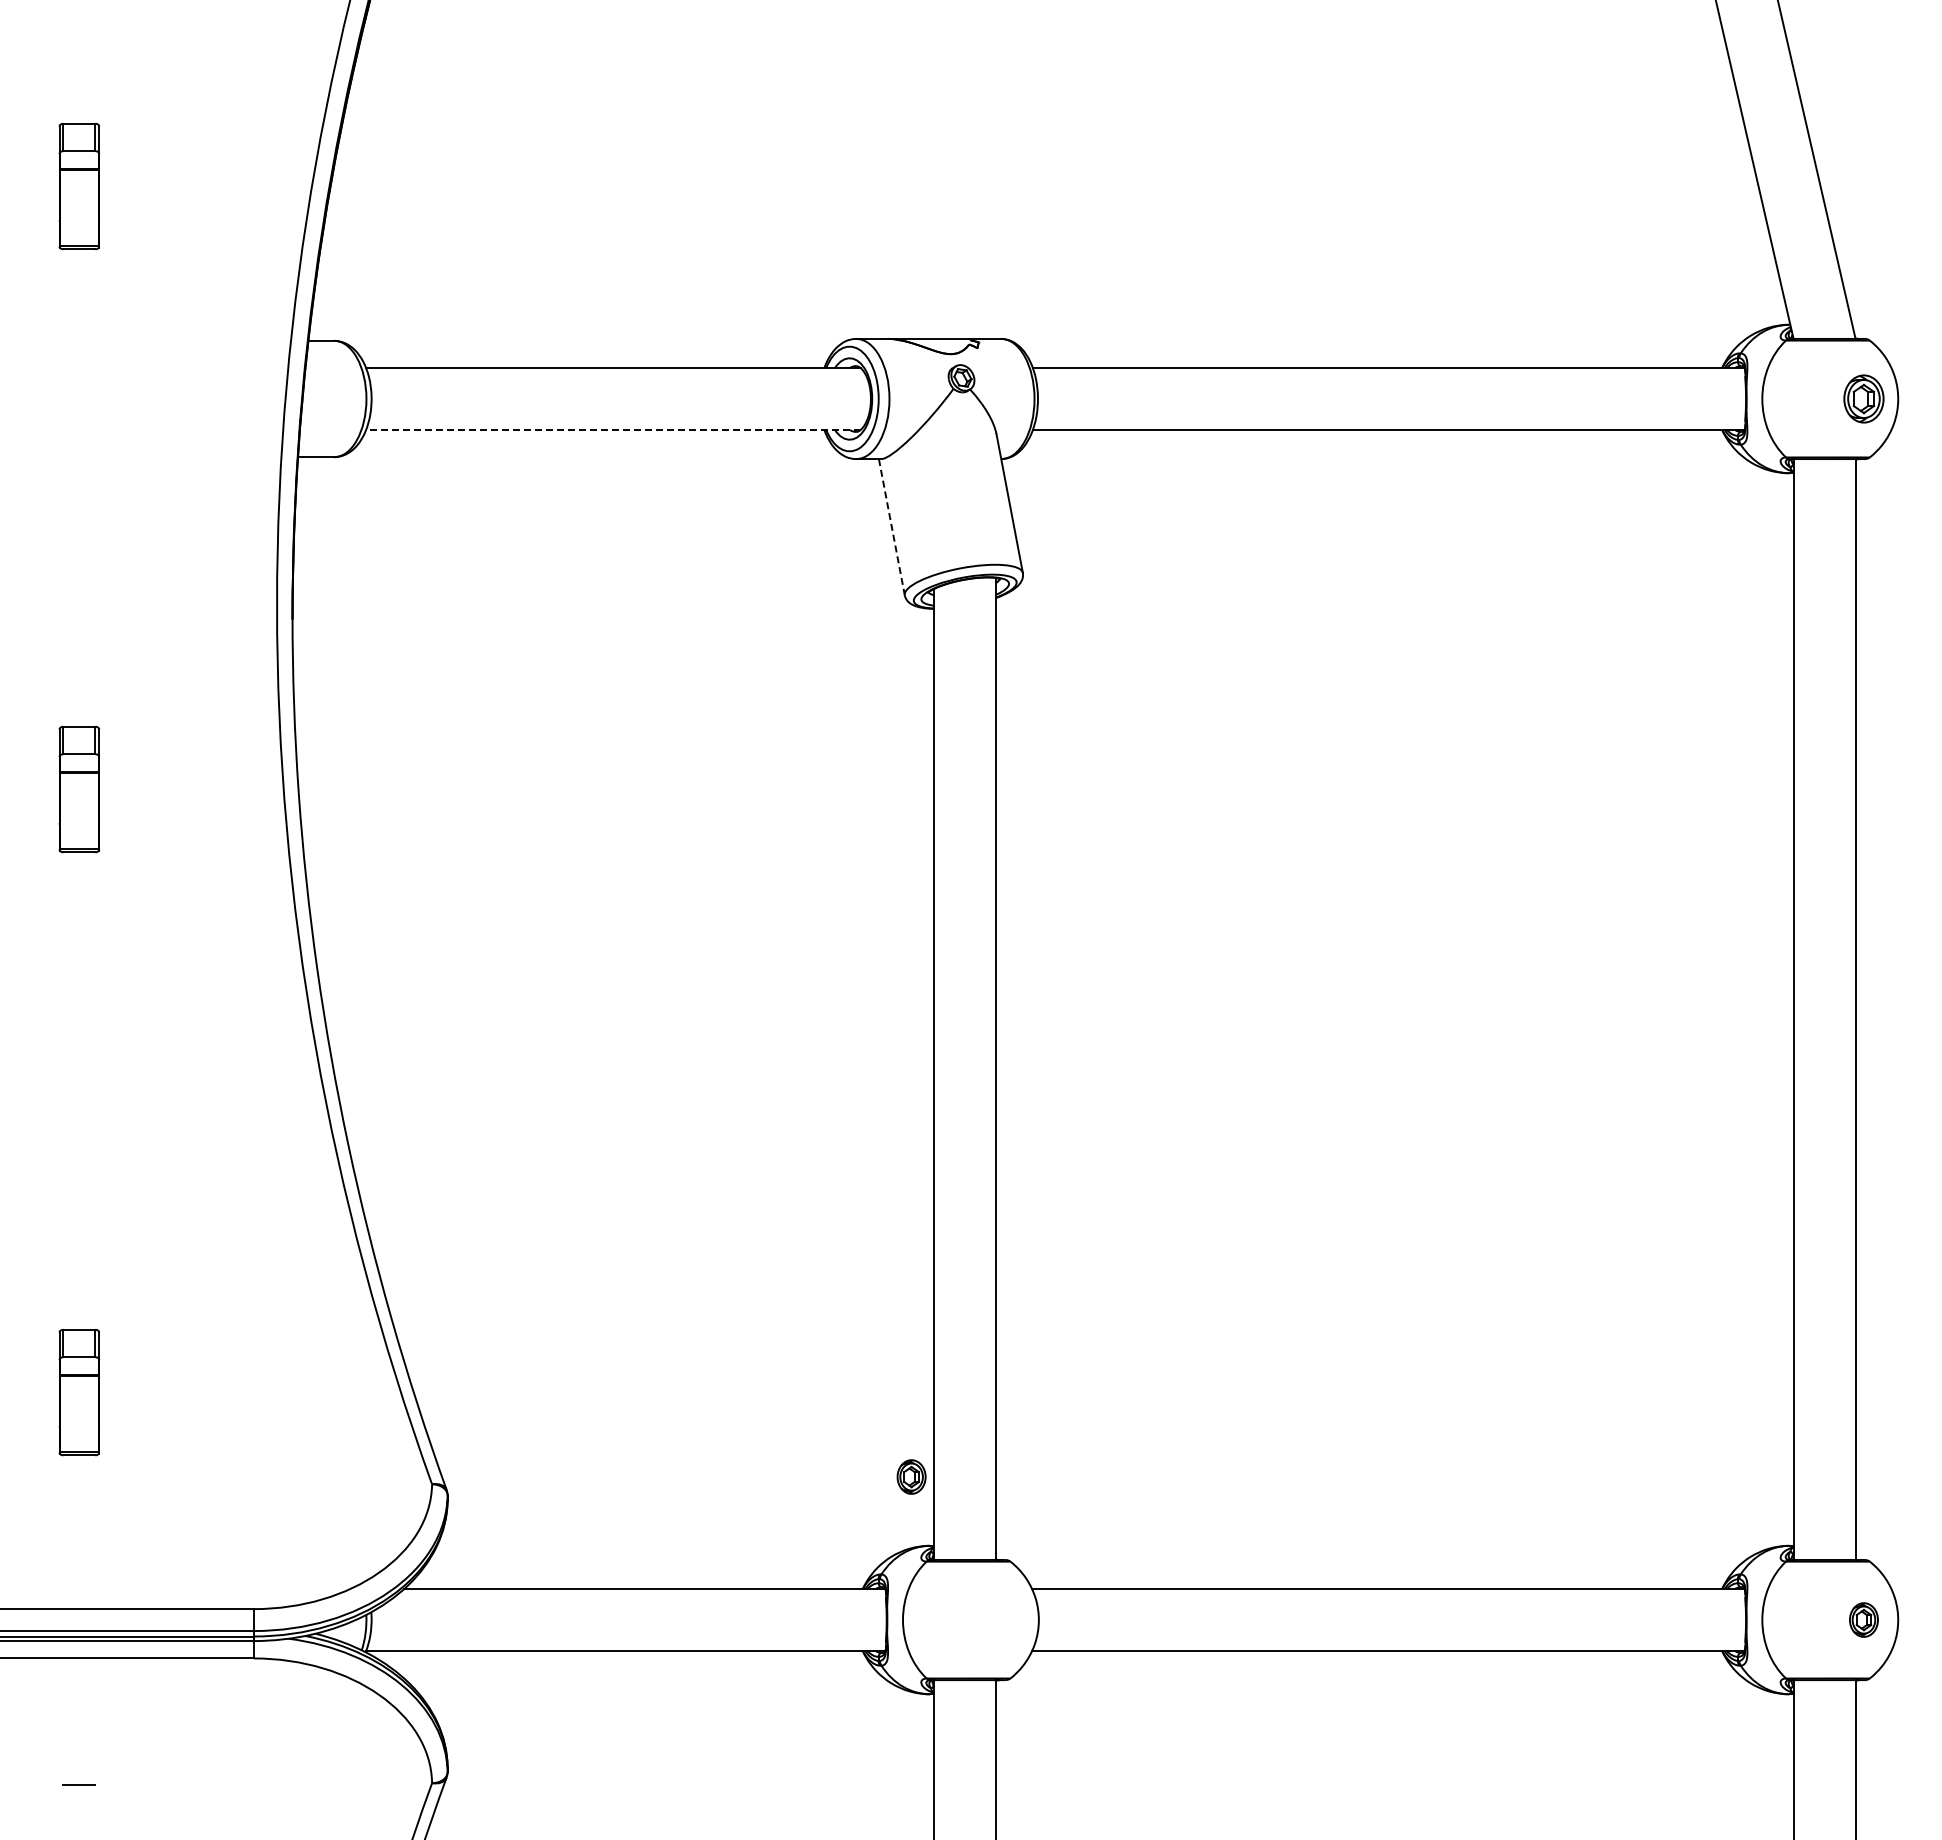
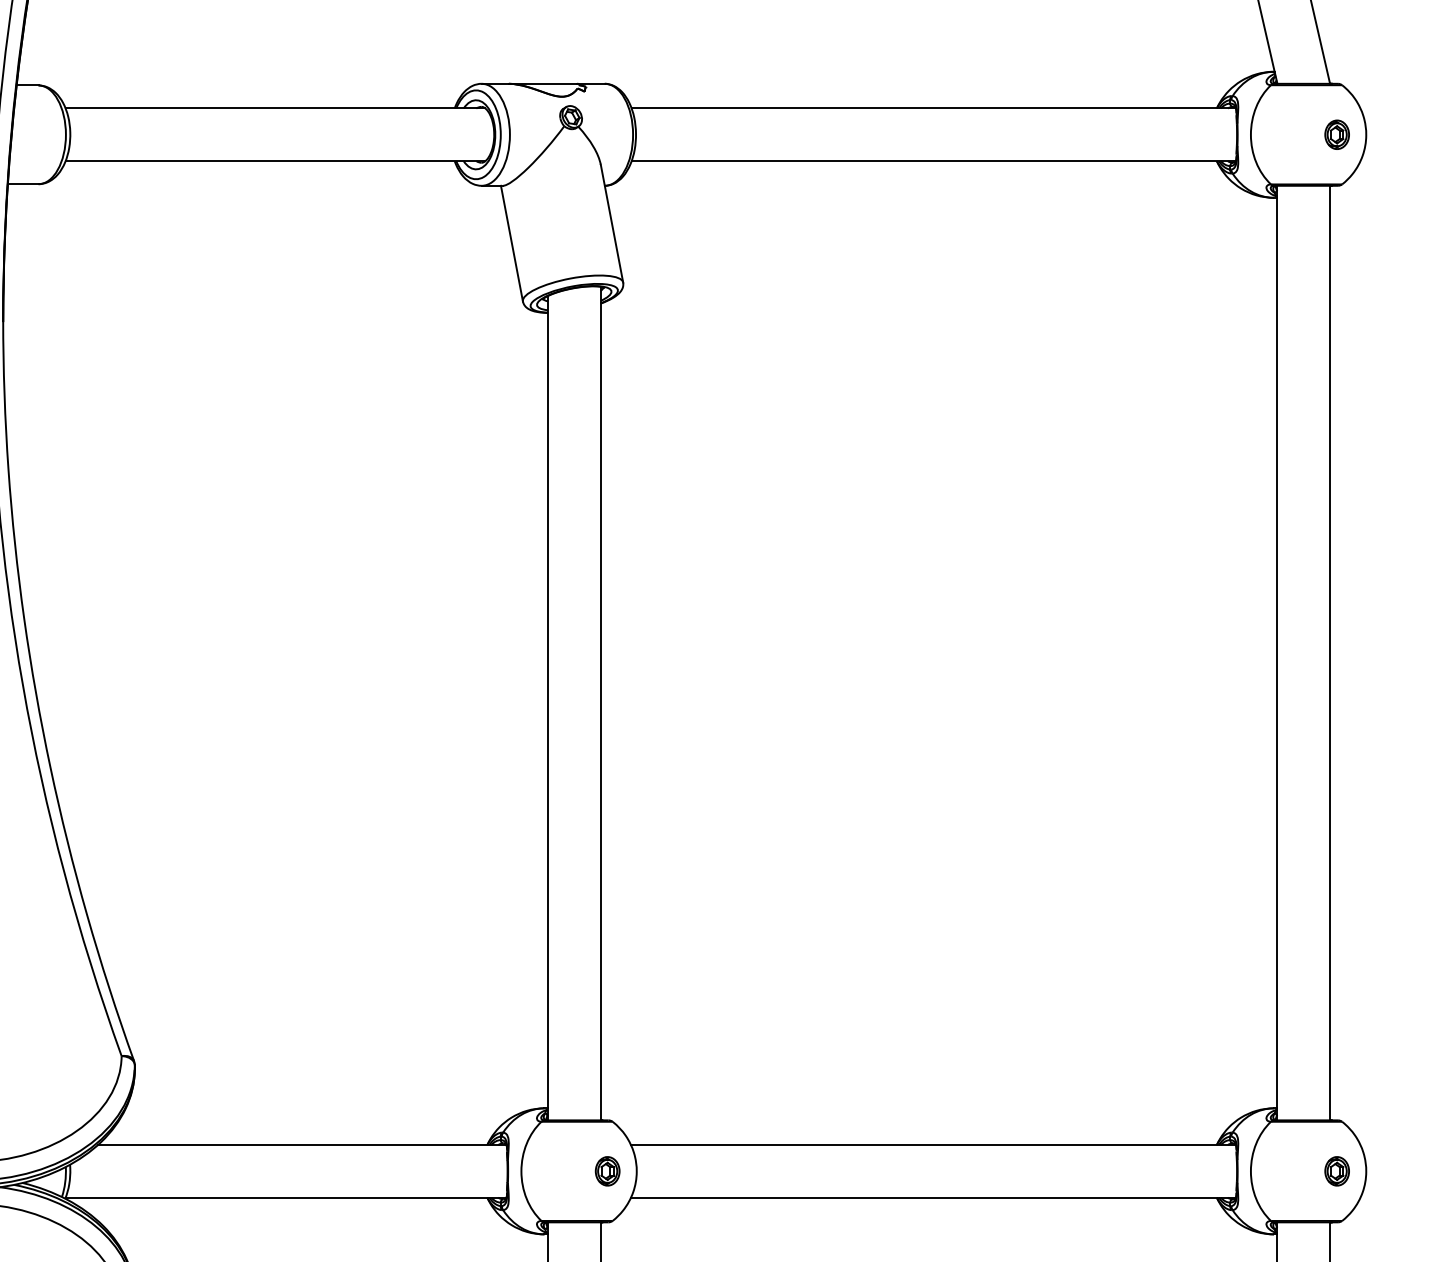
part: (1863, 398) -> (1336, 134), size x0.71
line: (612, 430) -> (274, 161), dashed -> solid
line: (891, 527) -> (511, 243), dashed -> solid
part: (911, 1476) -> (607, 1170), moved

